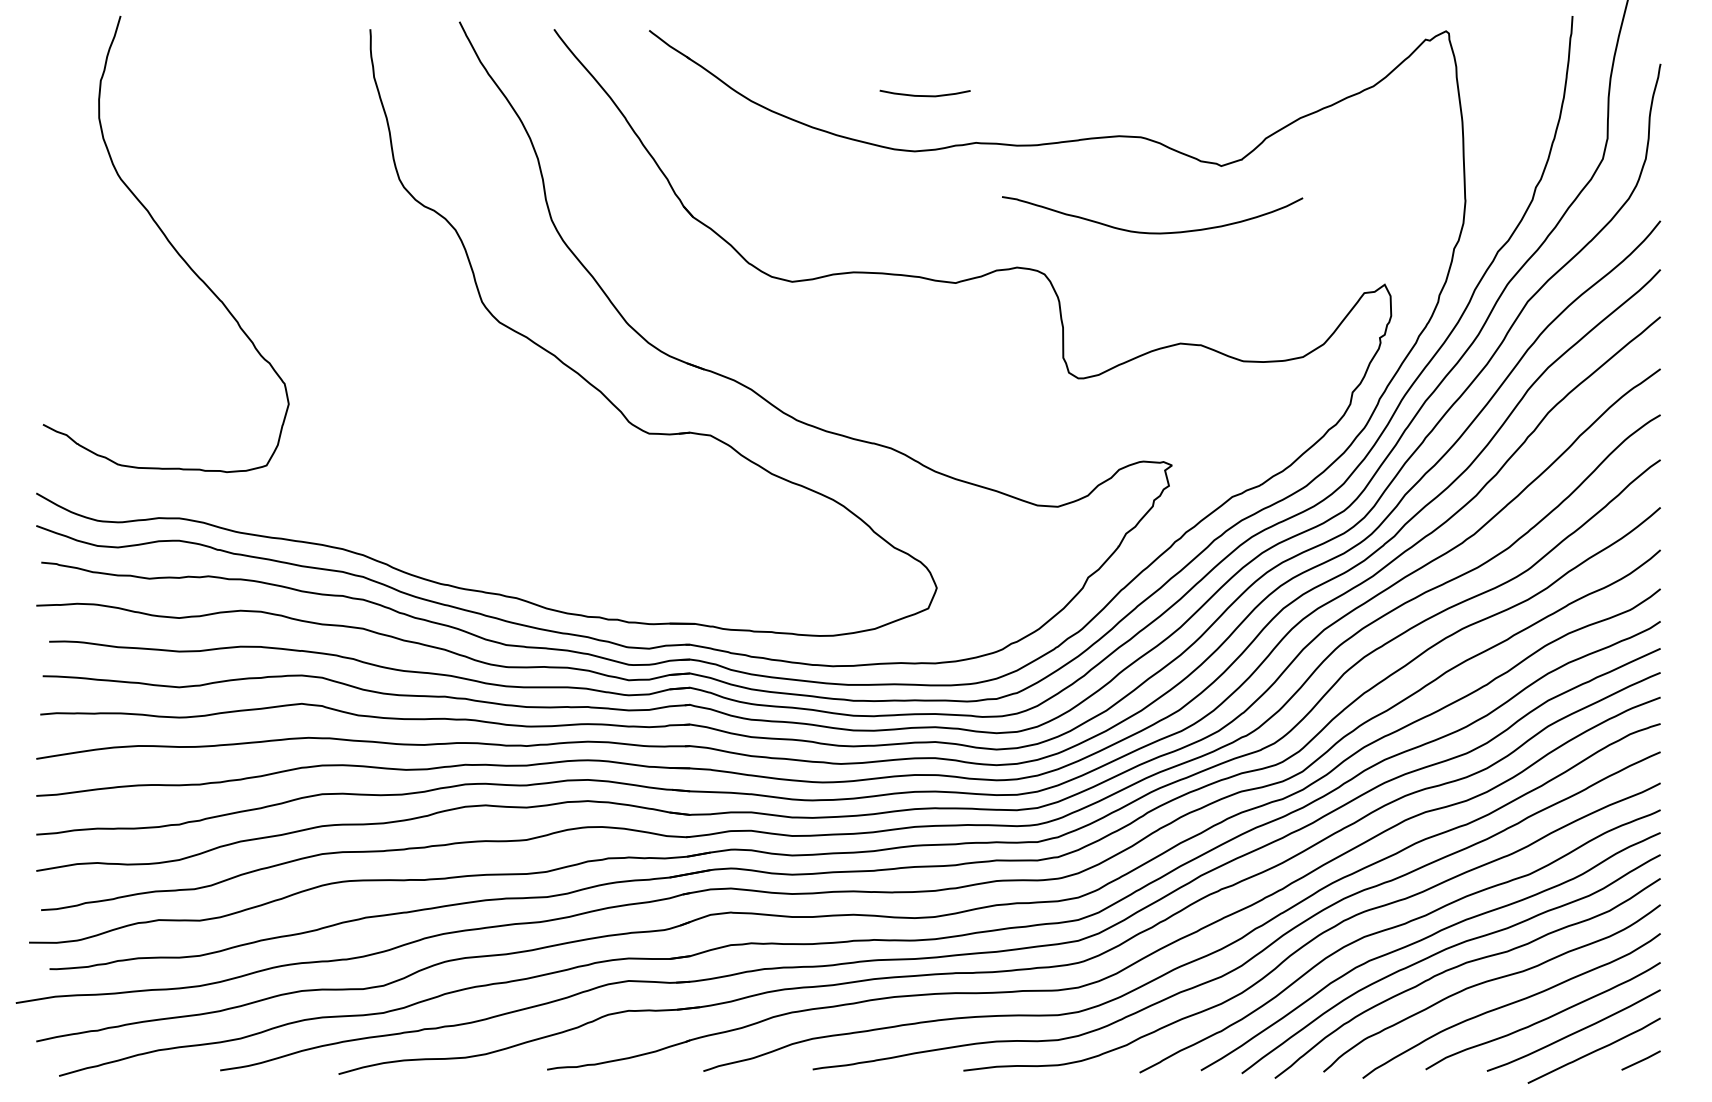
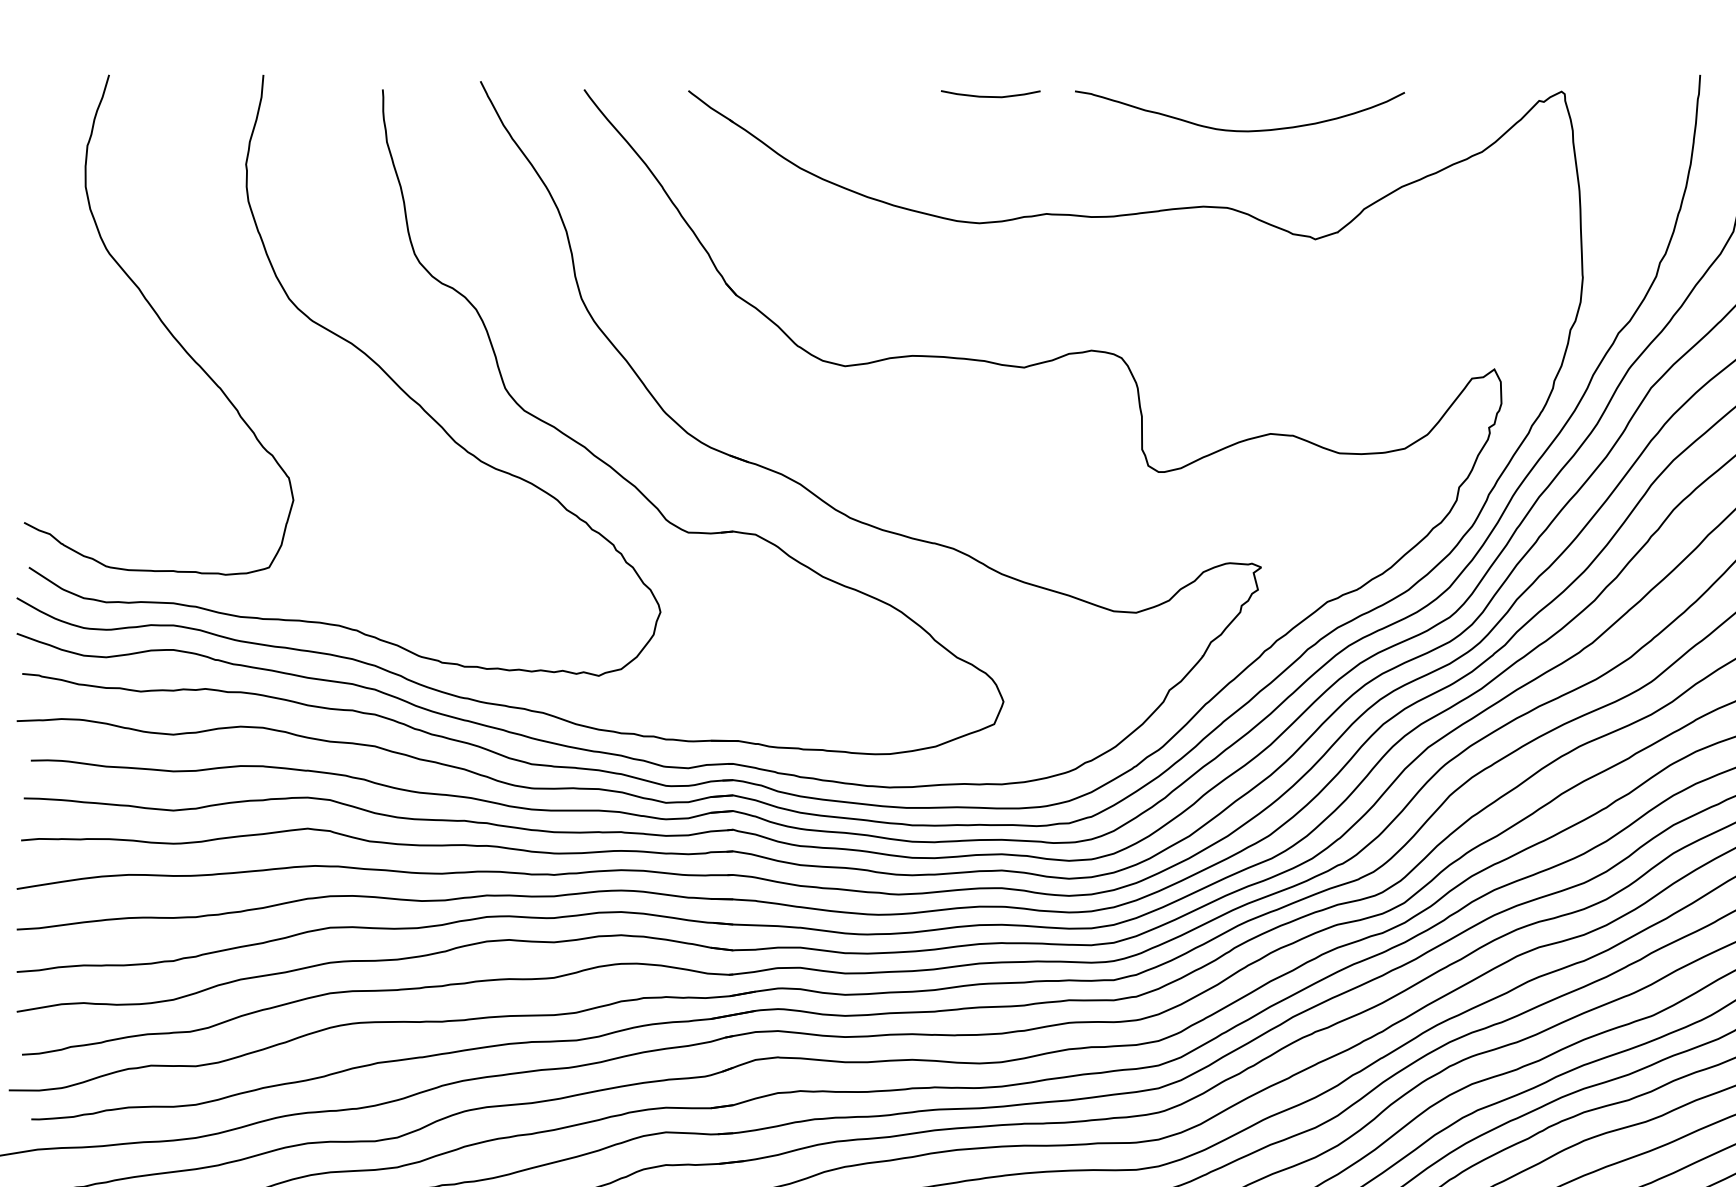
curve: (924, 95) -> (990, 96), moved
curve: (1152, 232) -> (1239, 130), moved
curve: (349, 268) -> (359, 351), added

